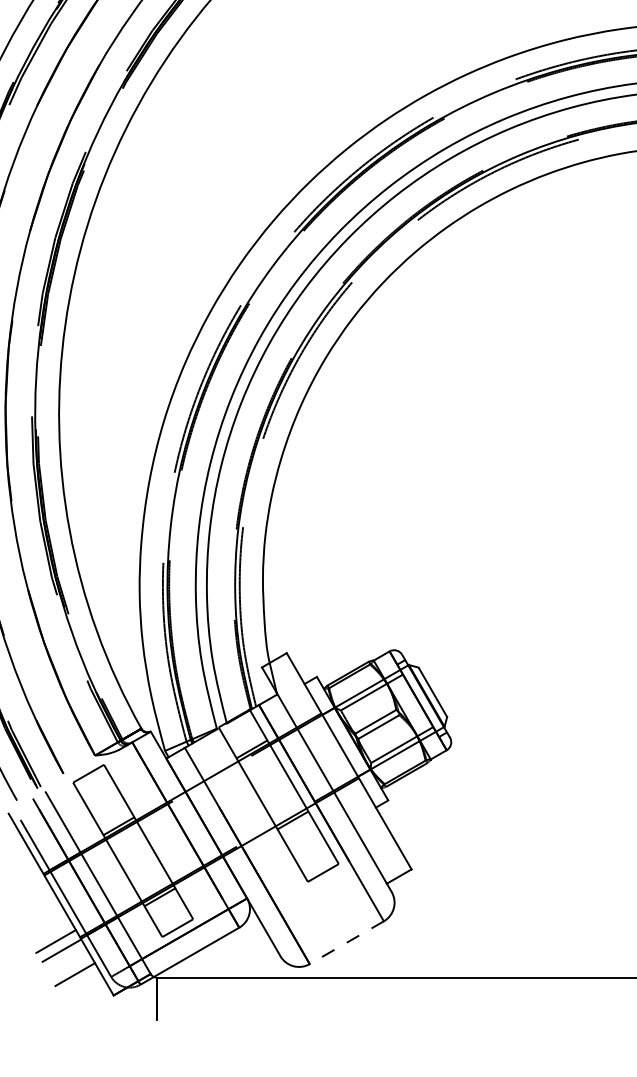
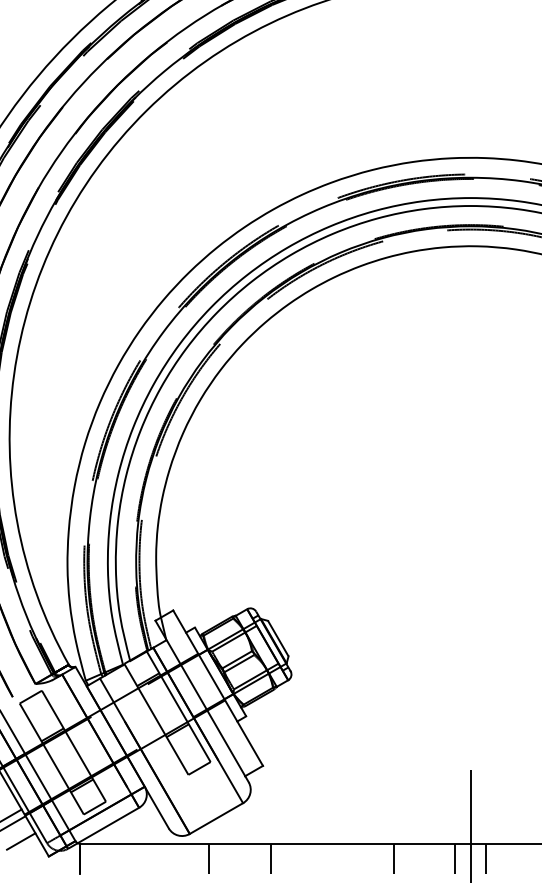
line: (346, 942) -> (216, 818), dashed -> solid
line: (337, 998) -> (209, 858), added
line: (422, 998) -> (270, 858), added
line: (593, 998) -> (393, 858), added

